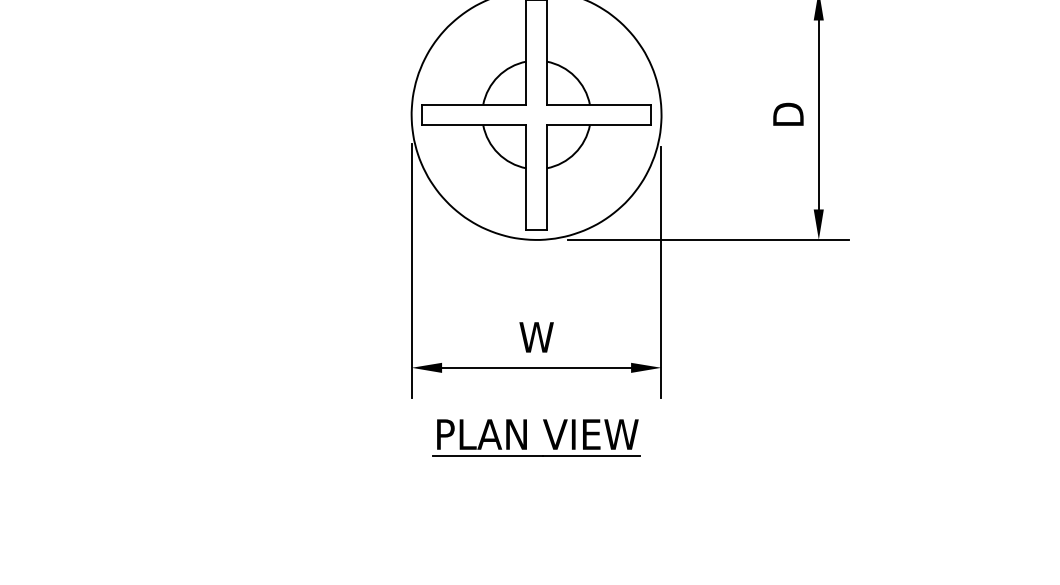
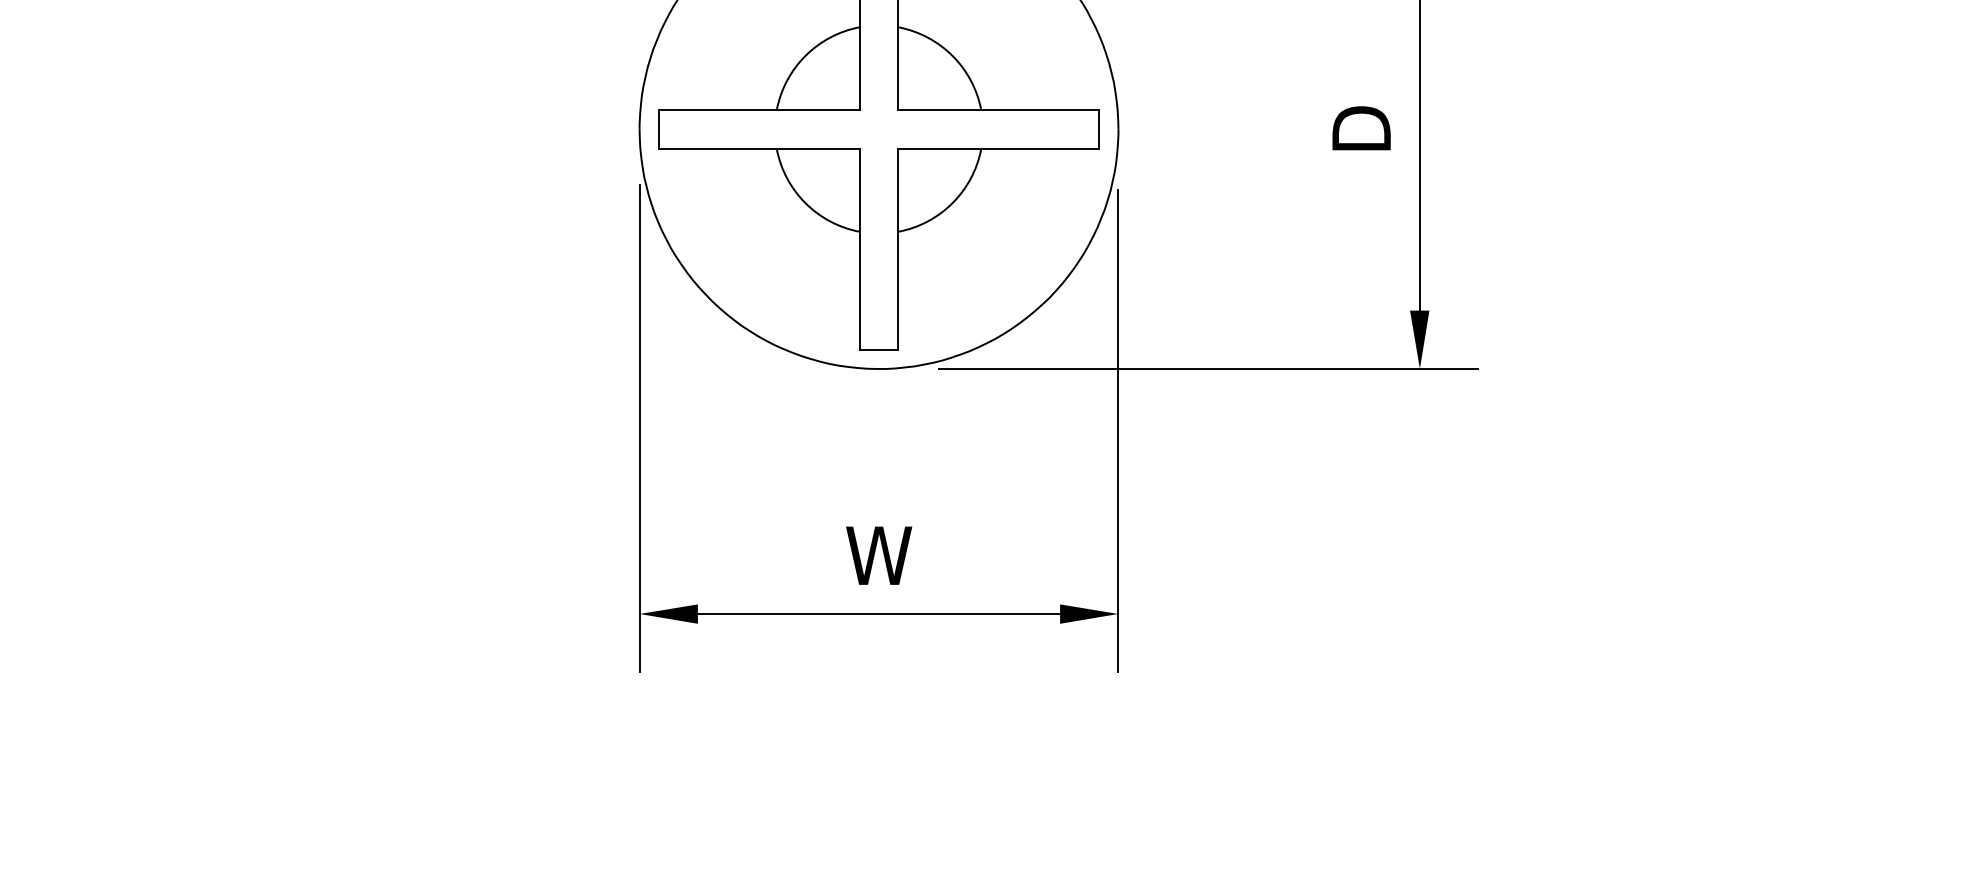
part: (526, 437) -> (859, 747), removed

